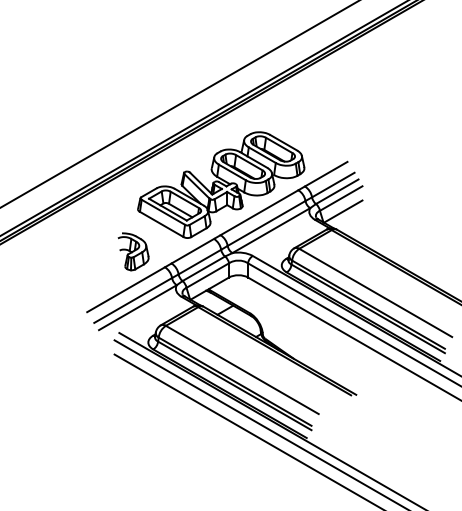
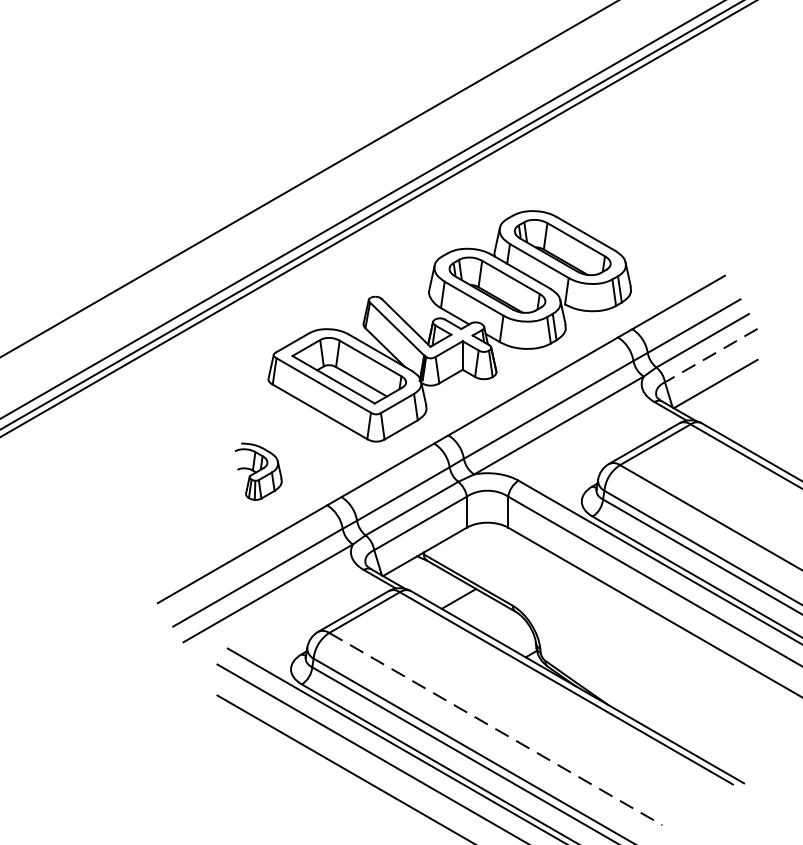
line: (341, 198) -> (711, 355), solid -> dashed
part: (133, 251) -> (258, 470), size x0.7
line: (242, 370) -> (496, 730), solid -> dashed

